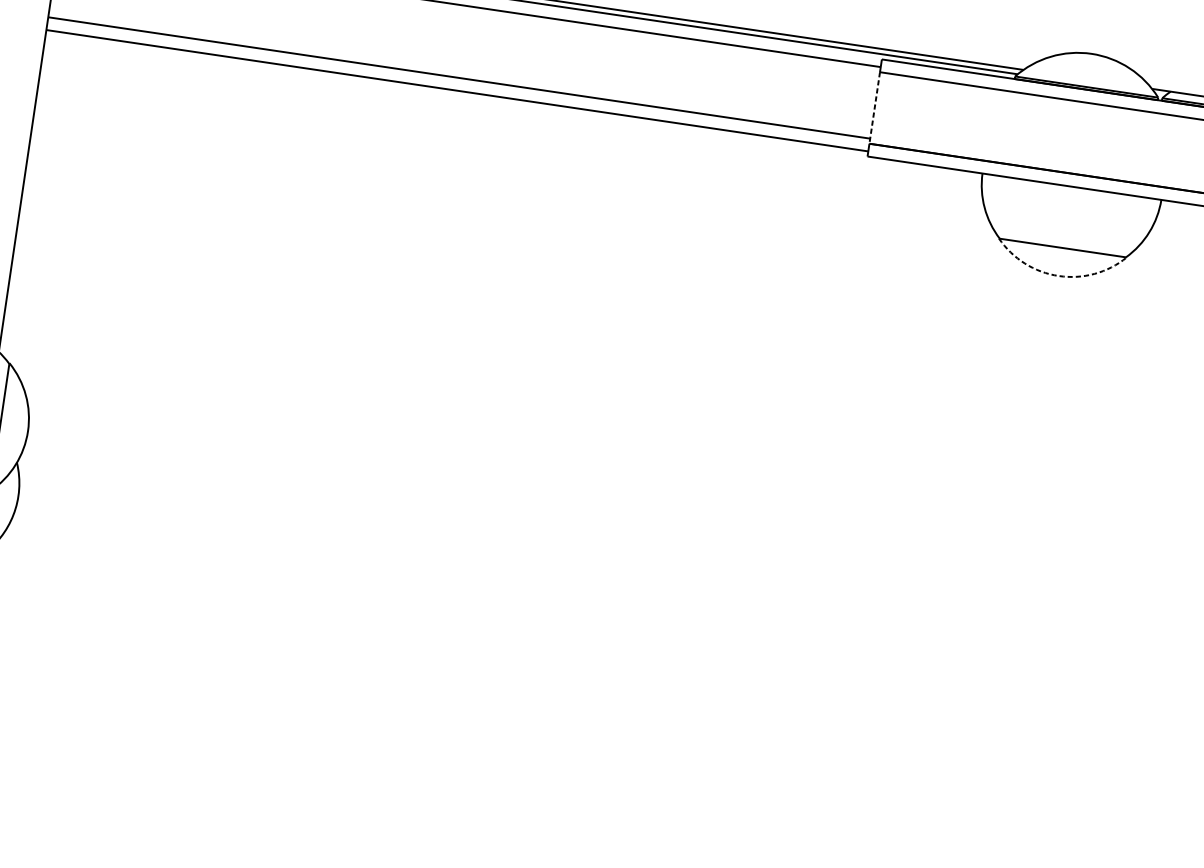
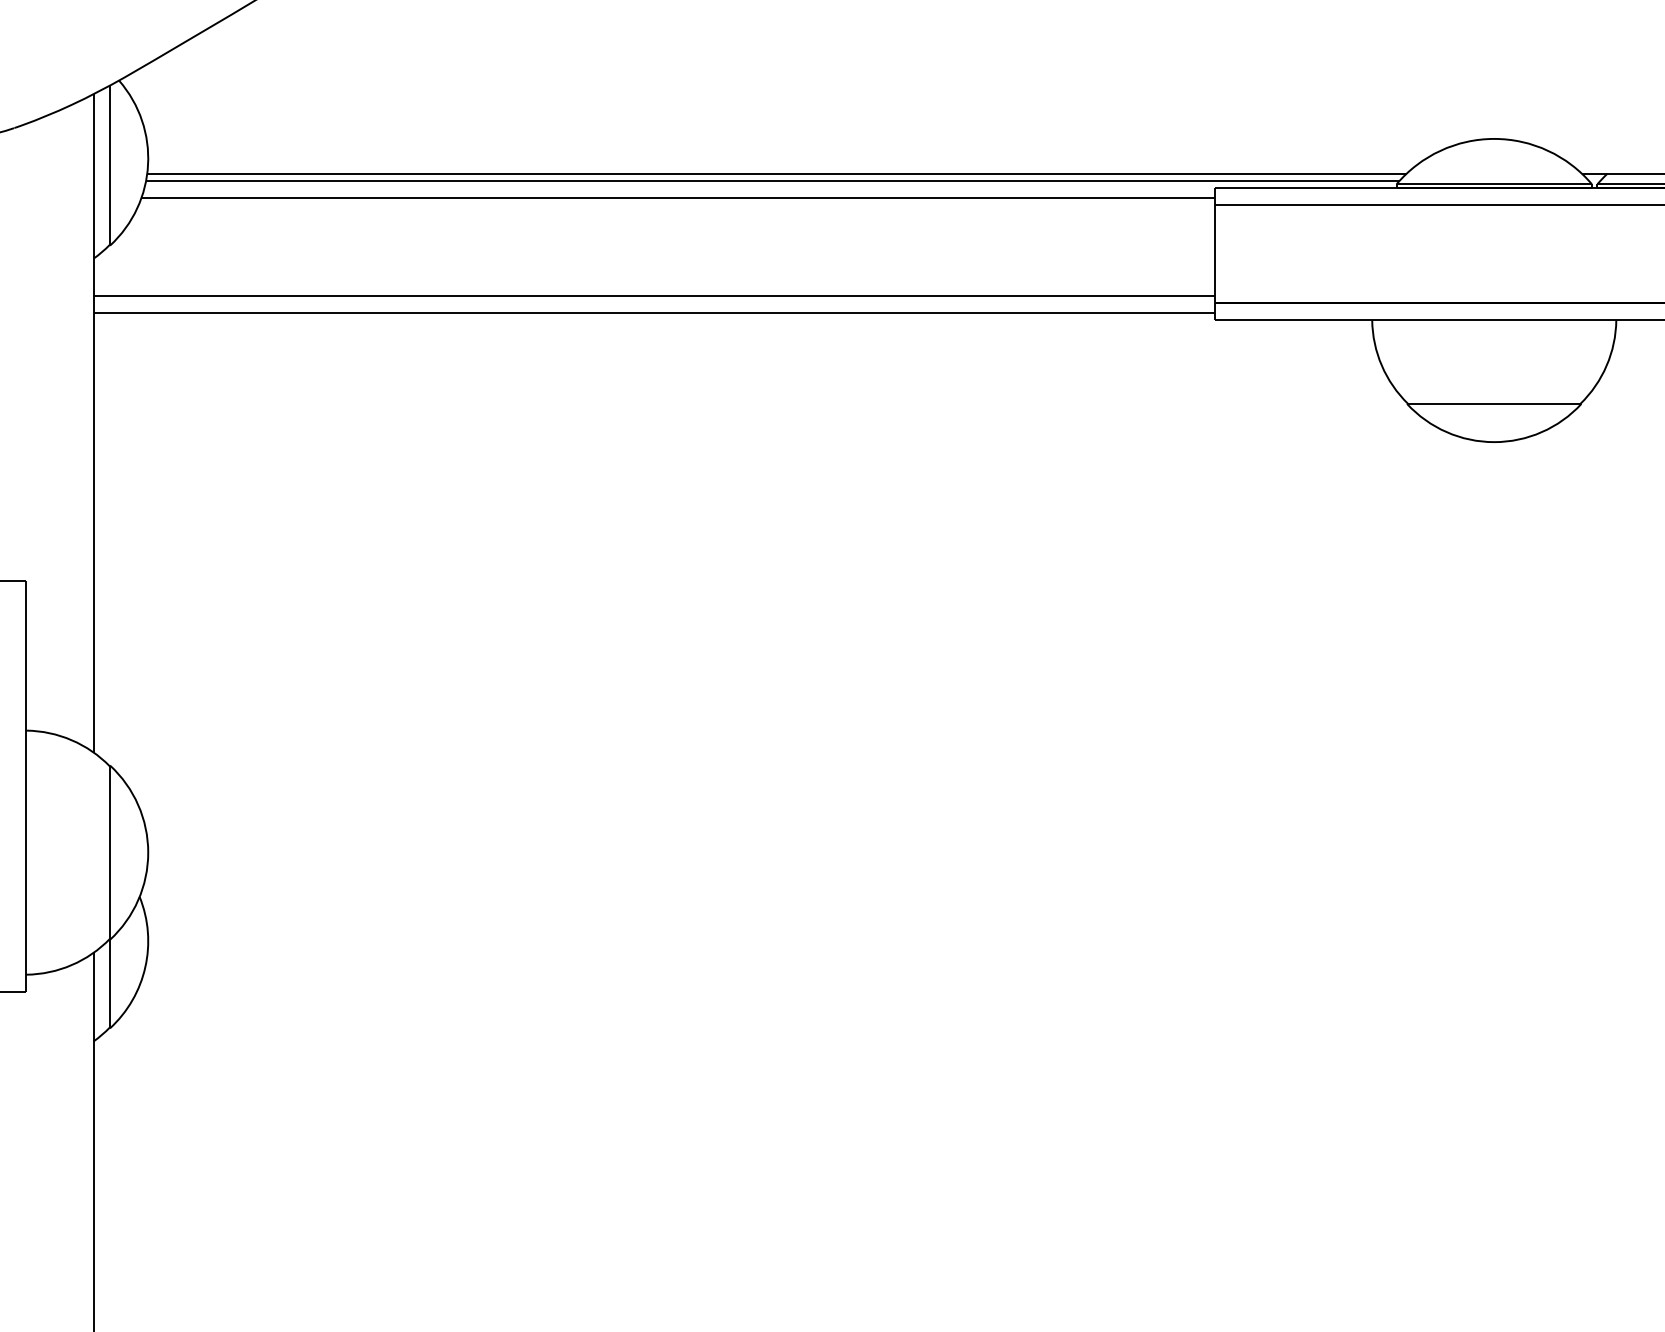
line: (874, 108) -> (1215, 254), dashed -> solid
line: (1058, 276) -> (1494, 442), dashed -> solid

